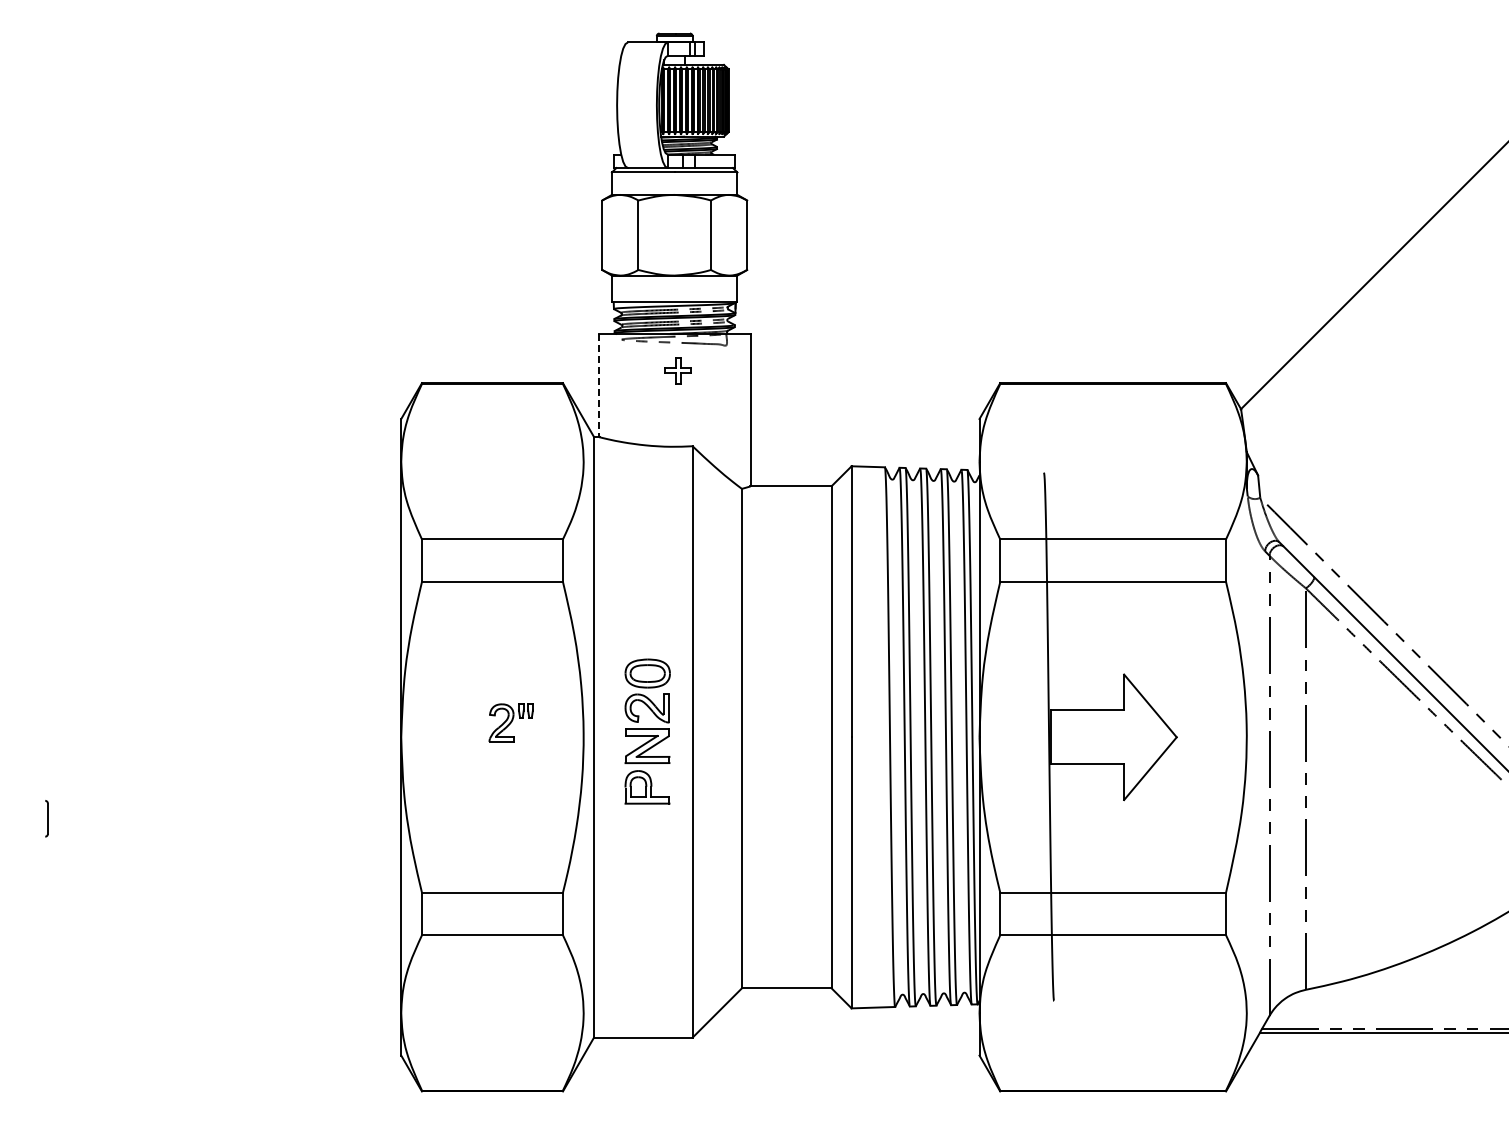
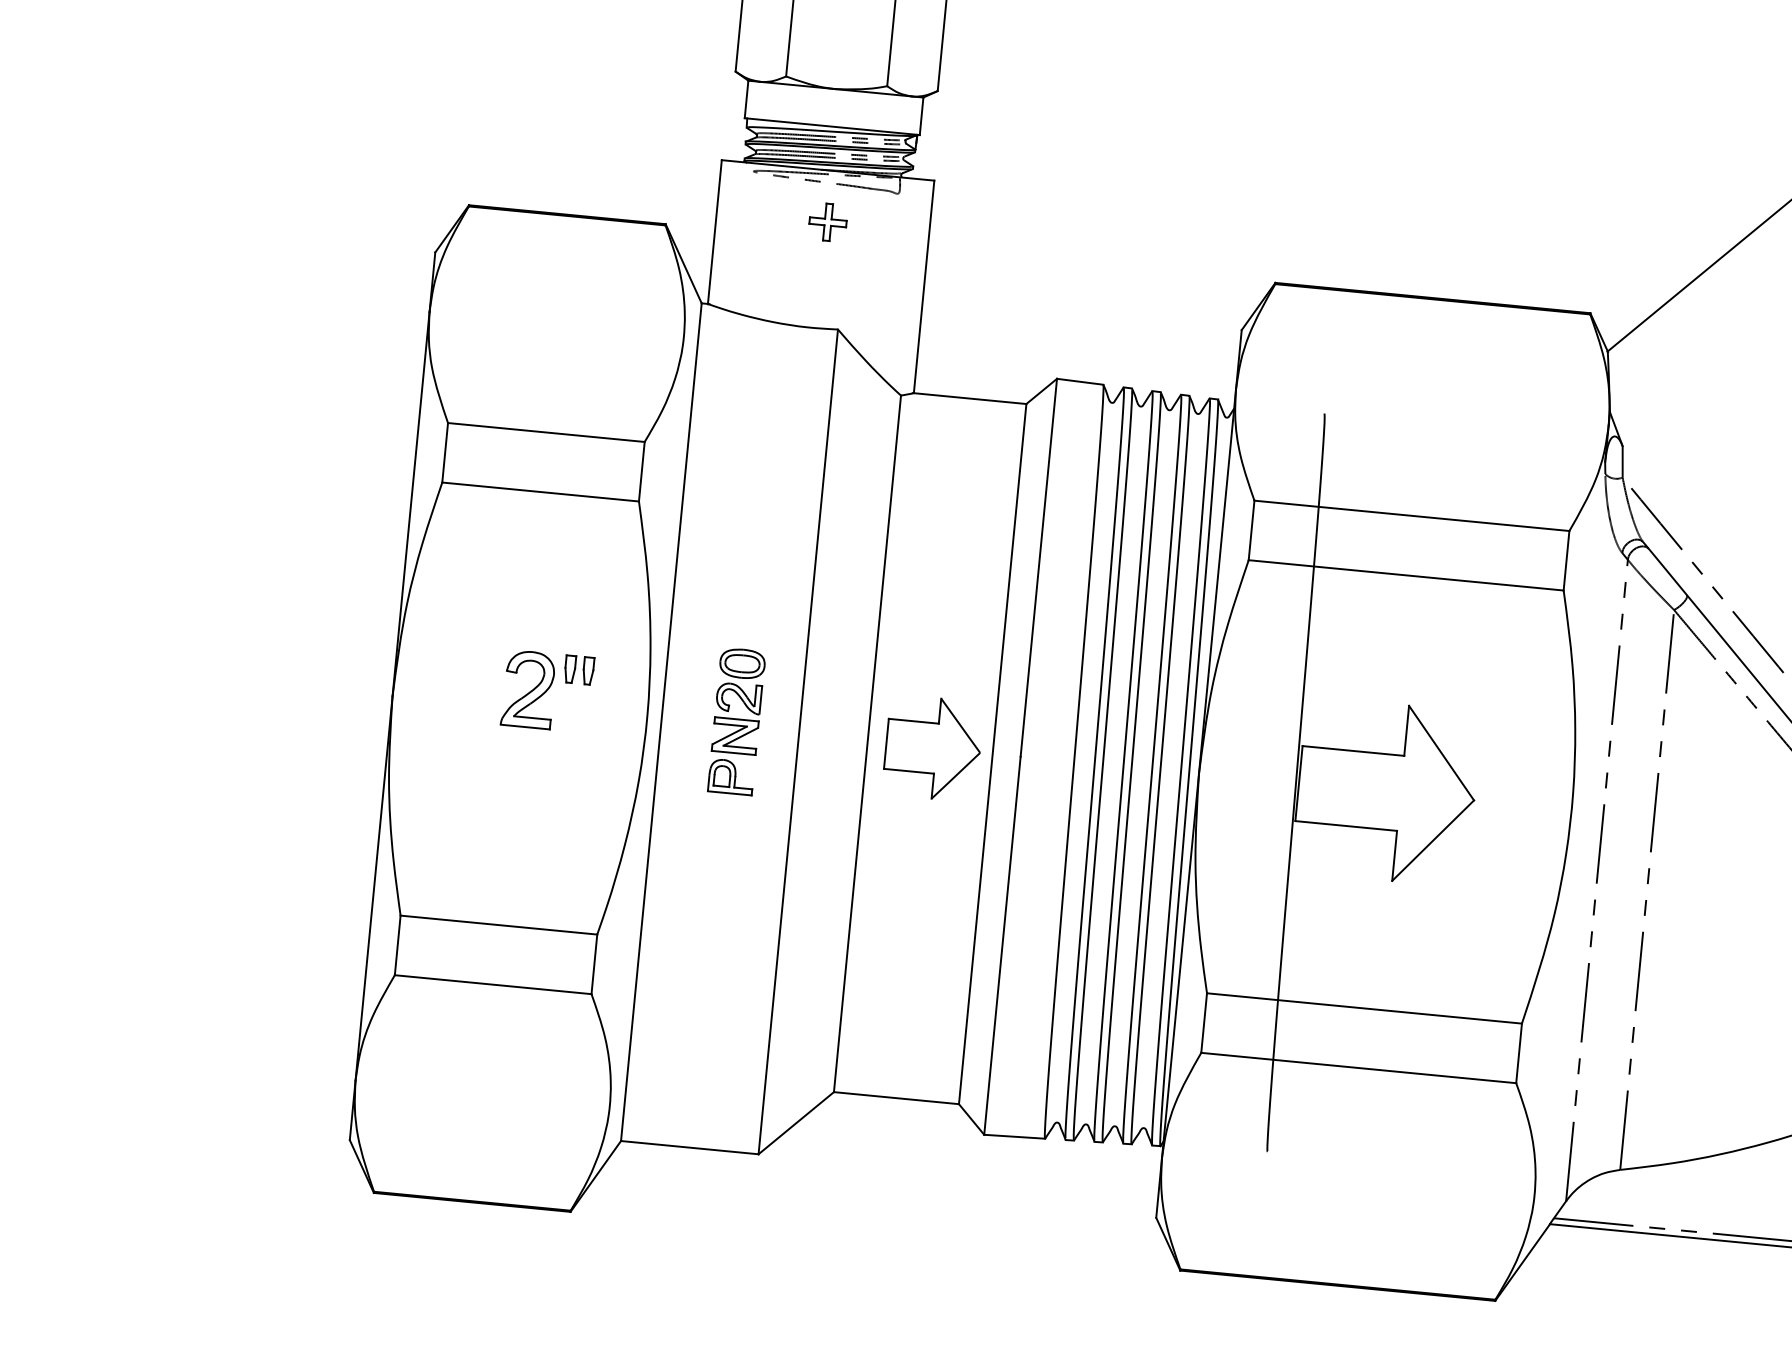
line: (598, 385) -> (714, 232), dashed -> solid
part: (511, 722) -> (548, 690), size x1.43
part: (647, 731) -> (736, 721), size x0.71
part: (788, 736) -> (932, 747), added

